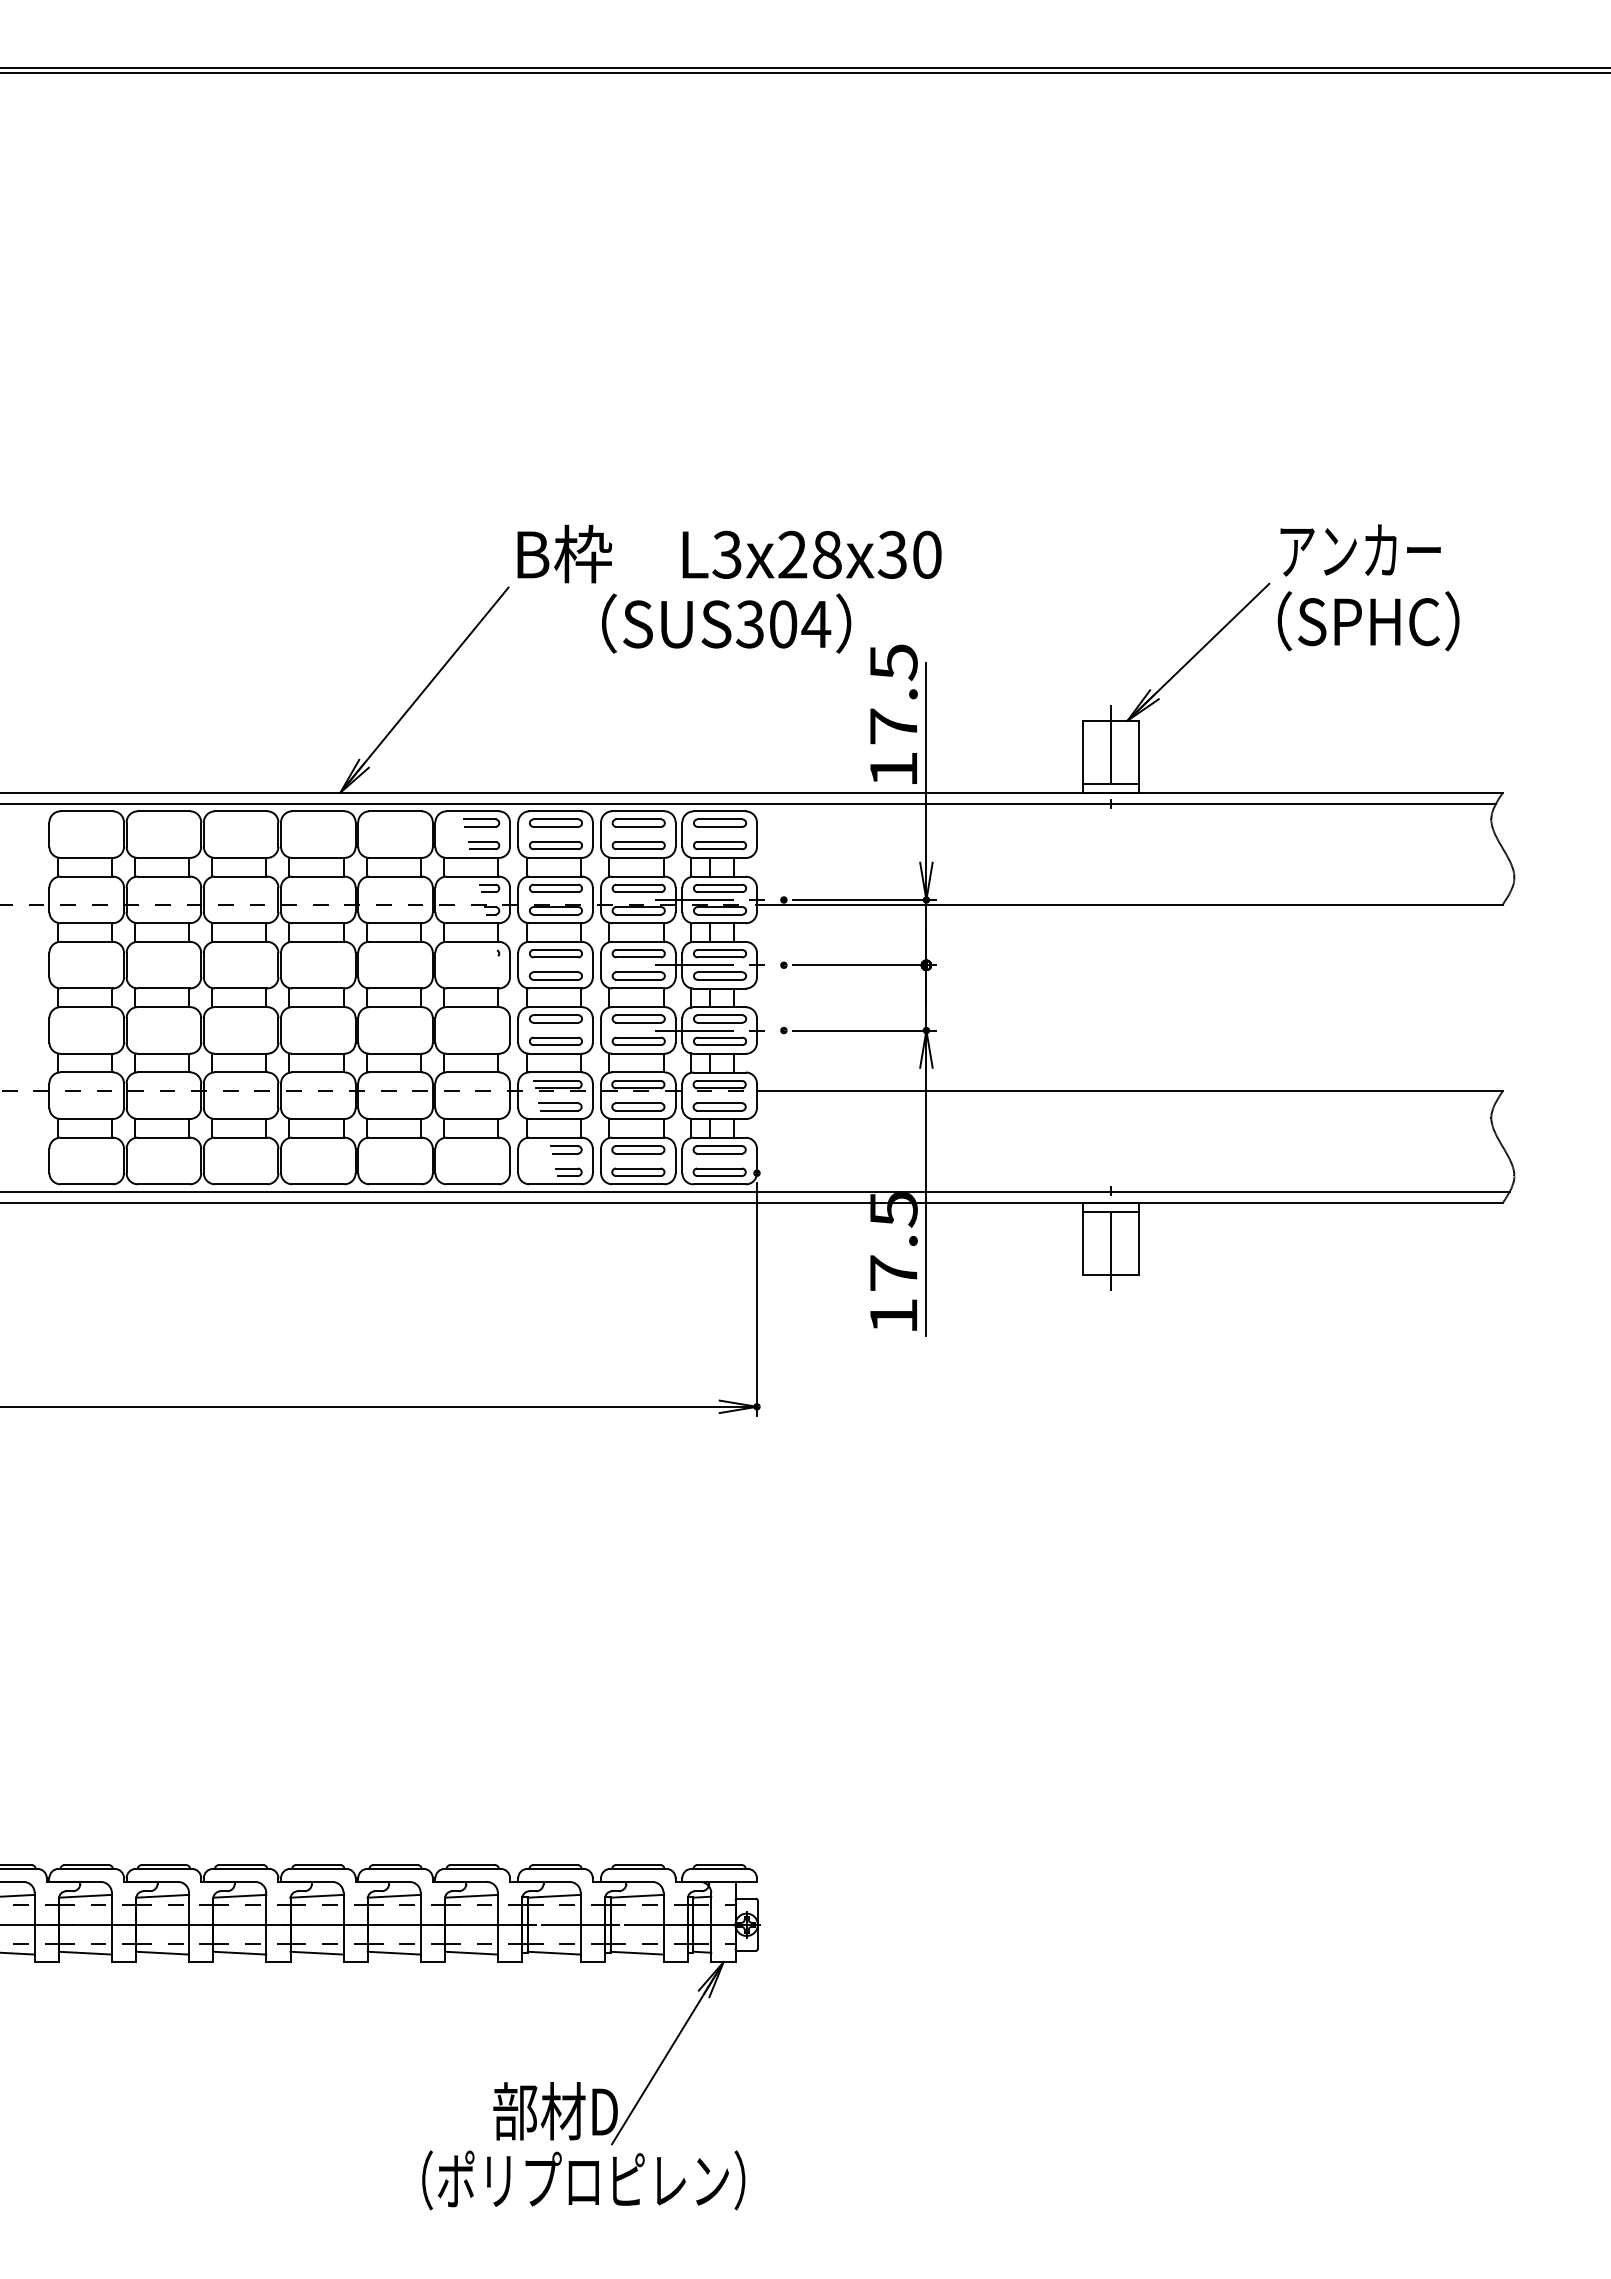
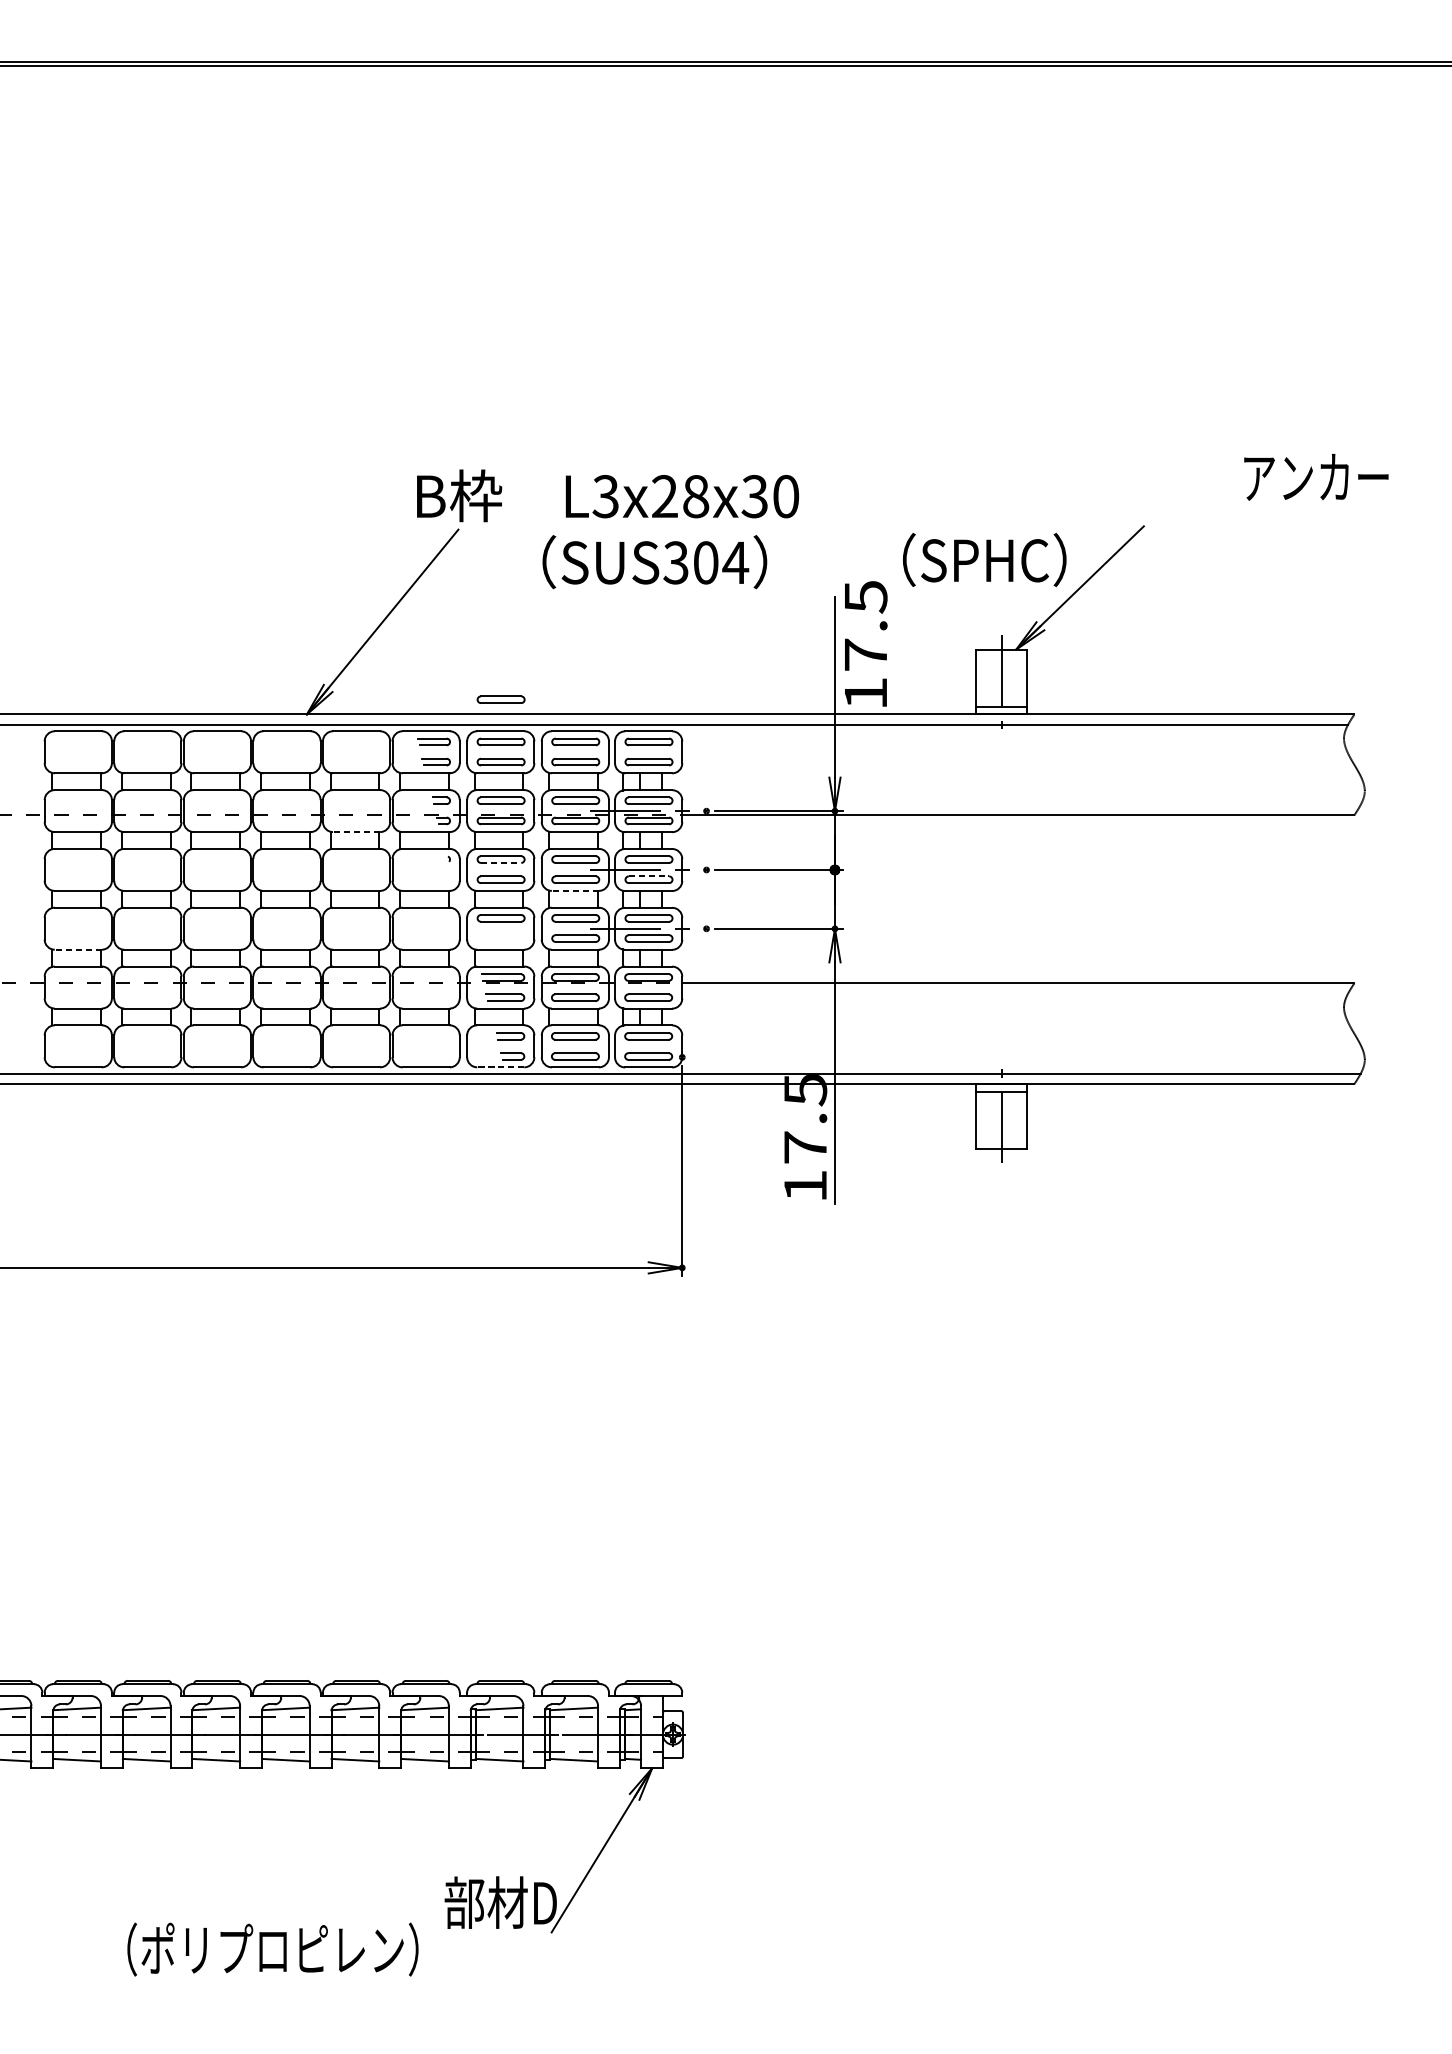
text: (1360, 550) -> (1316, 477), moved
text: (729, 553) -> (607, 495), moved
text: (1368, 621) -> (984, 560), moved
text: (893, 713) -> (865, 643), moved
line: (395, 923) -> (356, 832), solid -> dashed
line: (556, 957) -> (501, 862), solid -> dashed
line: (720, 972) -> (649, 876), solid -> dashed
line: (637, 988) -> (574, 890), solid -> dashed
part: (555, 1040) -> (500, 698), moved
line: (86, 1053) -> (78, 949), solid -> dashed
line: (555, 1184) -> (500, 1067), solid -> dashed
text: (583, 2180) -> (272, 1949), moved

